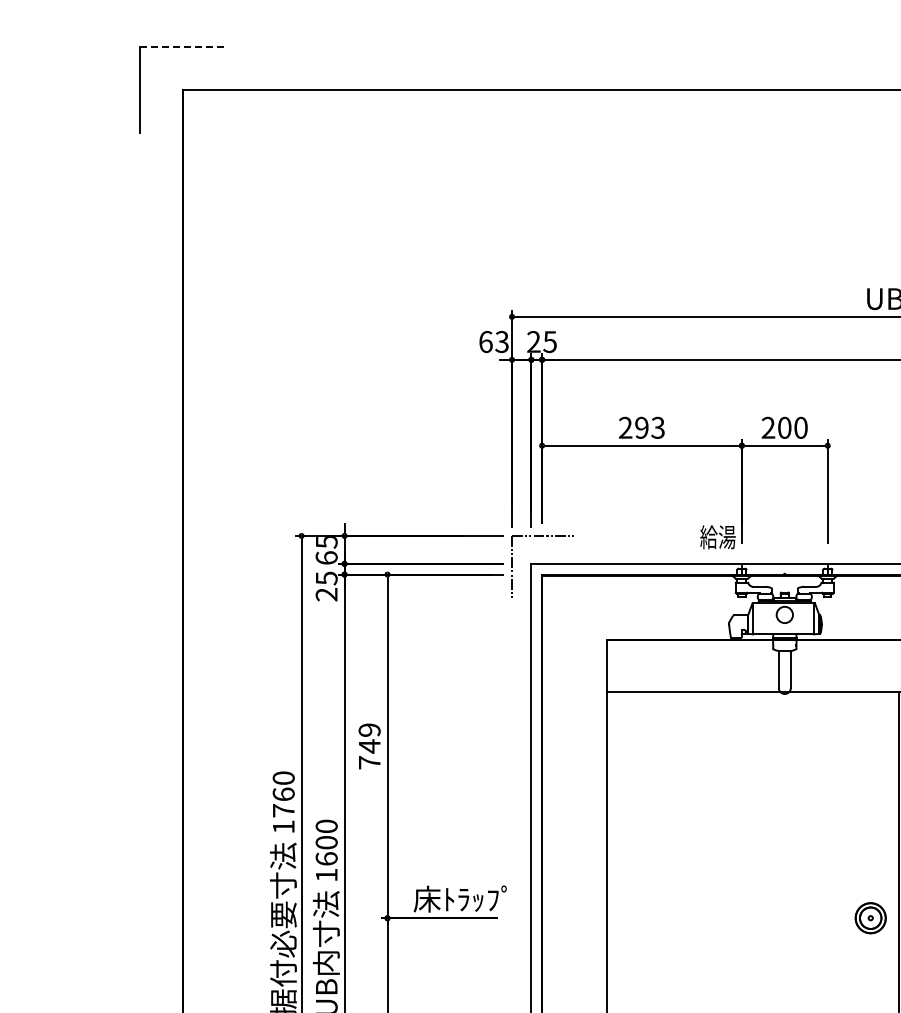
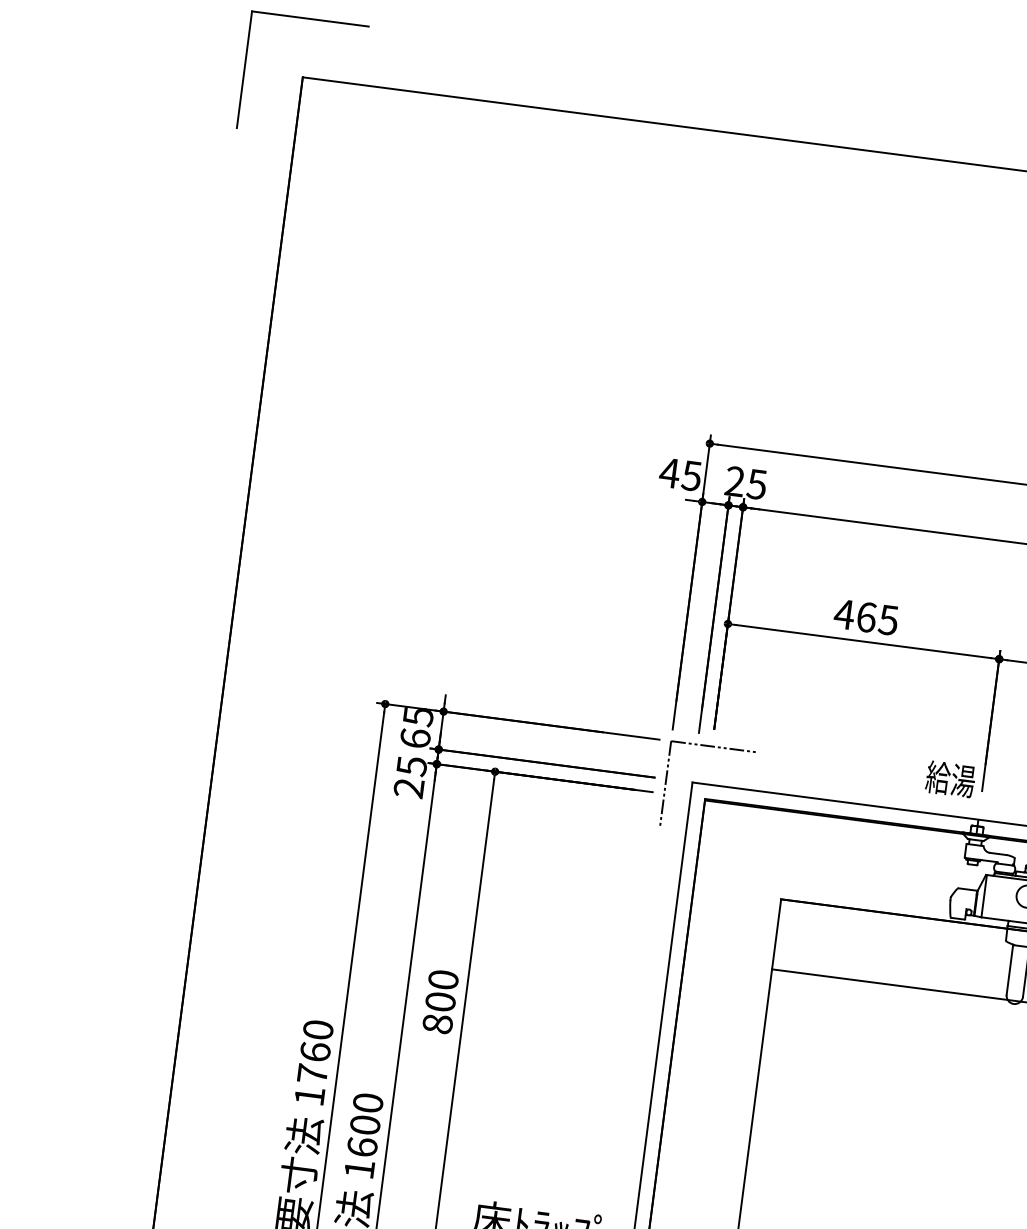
line: (182, 47) -> (309, 19), dashed -> solid
text: (493, 342) -> (680, 475), 63 -> 45
text: (641, 427) -> (866, 616), 293 -> 465
text: (369, 746) -> (440, 1002), 749 -> 800

